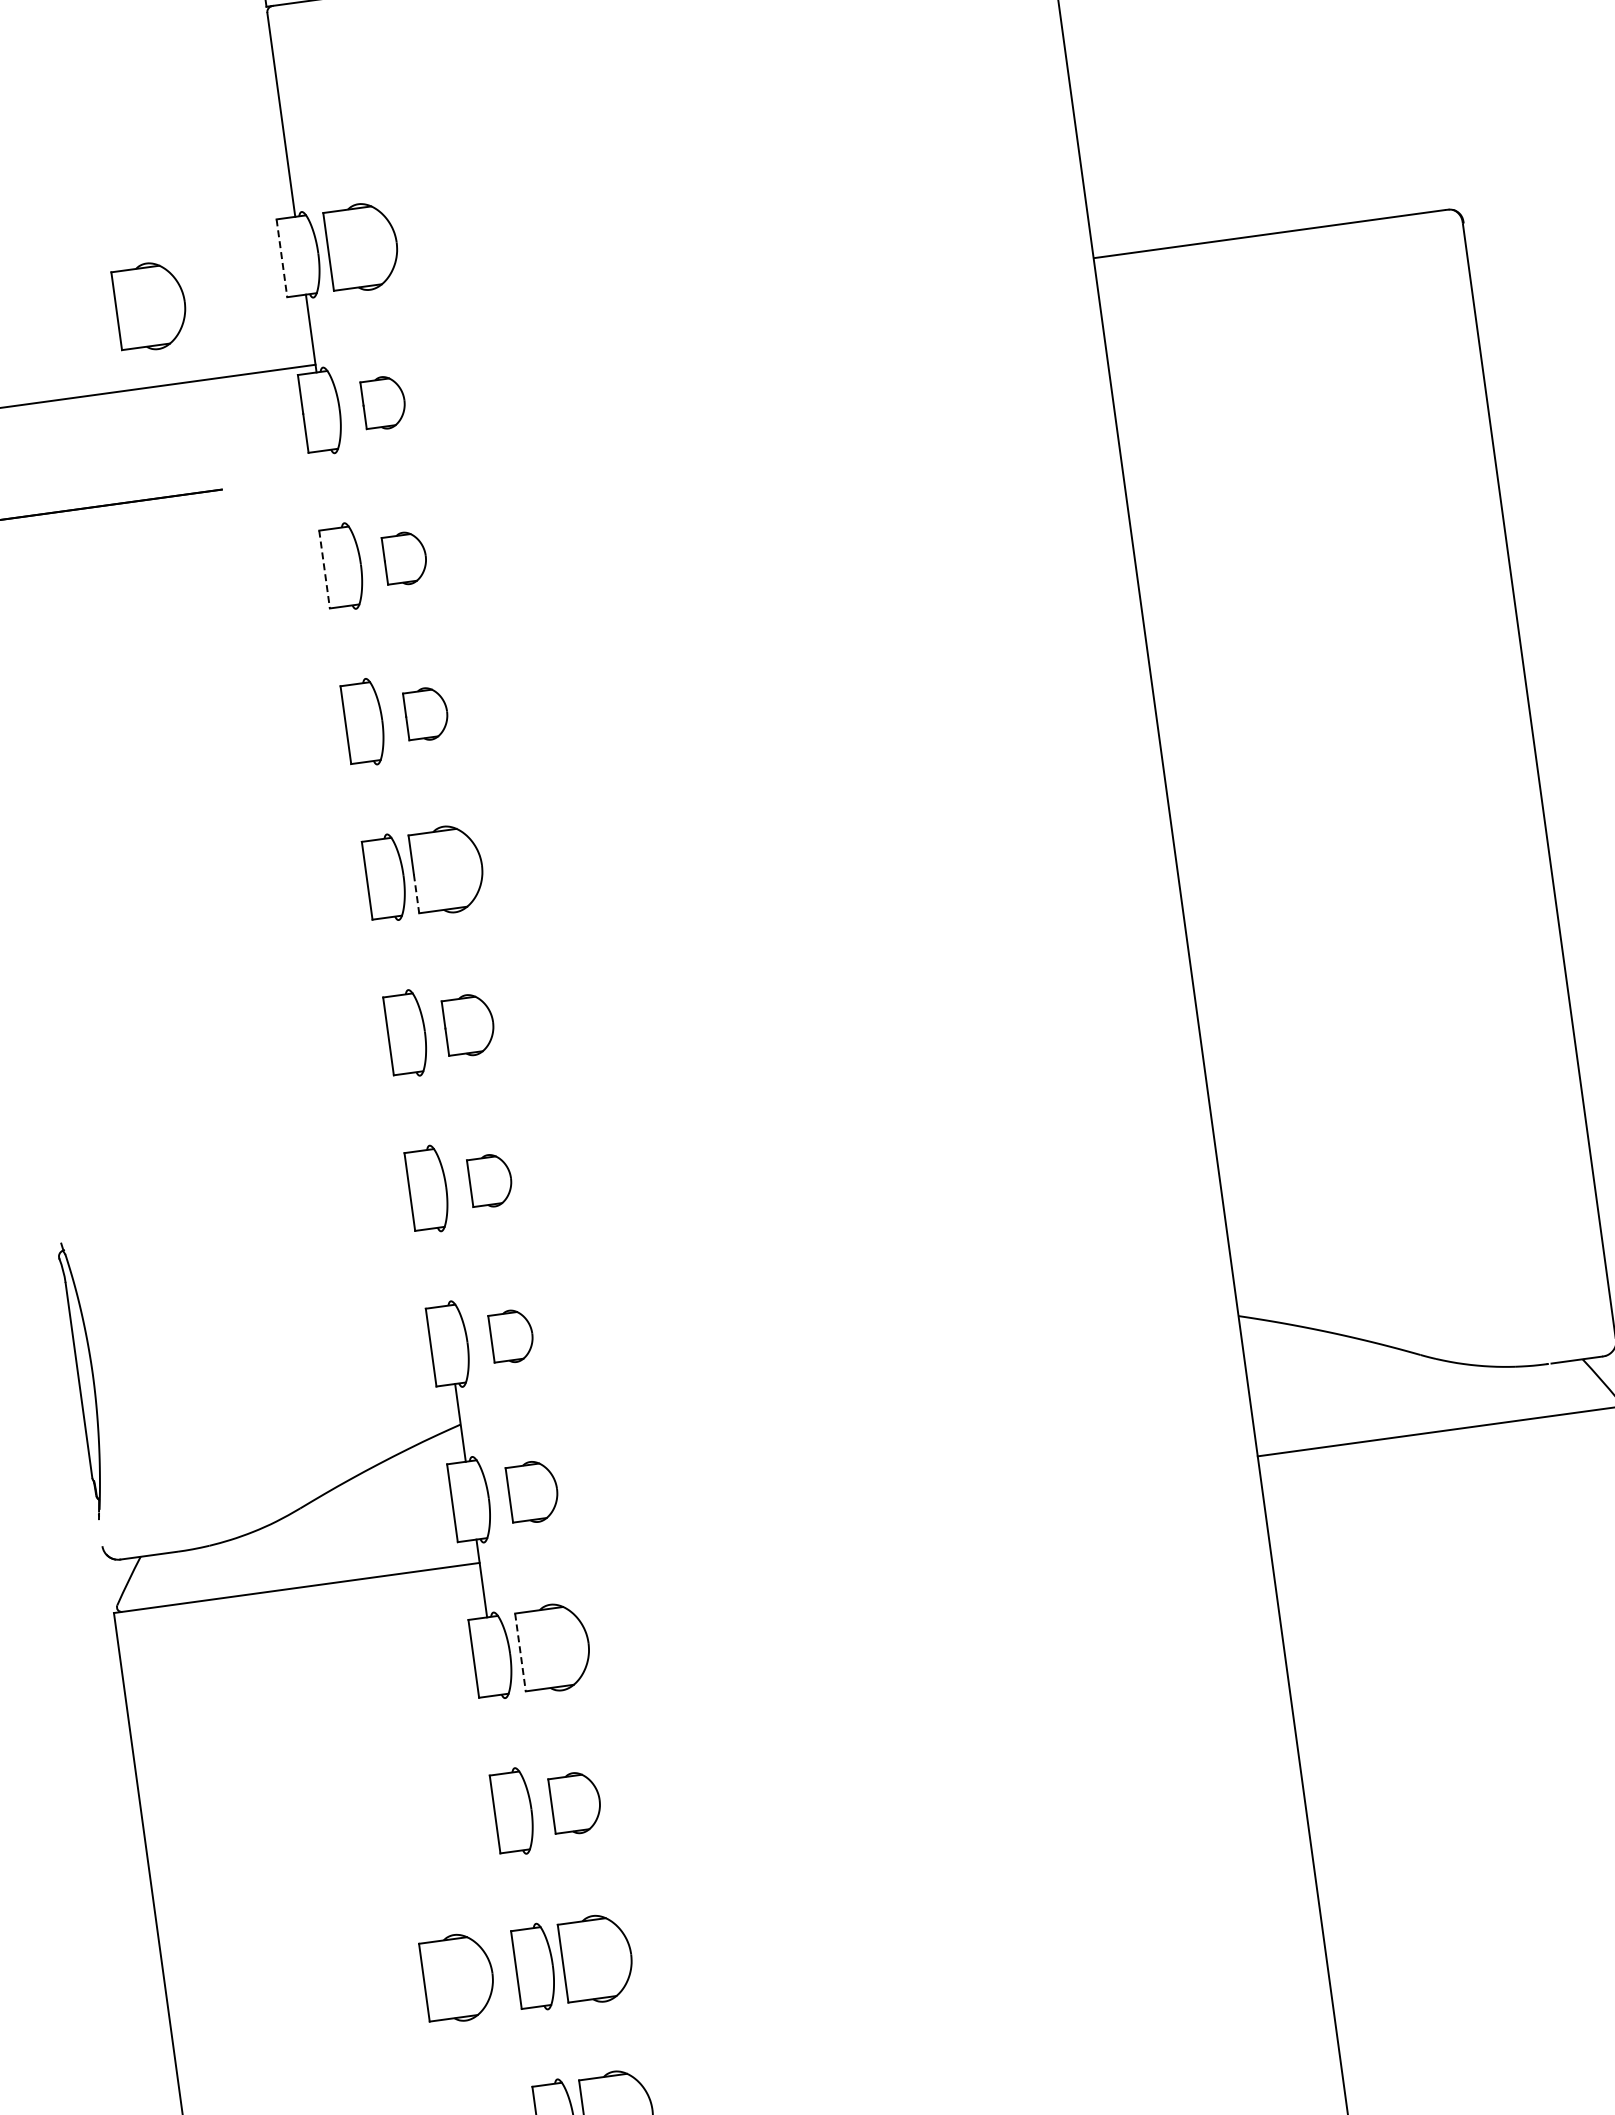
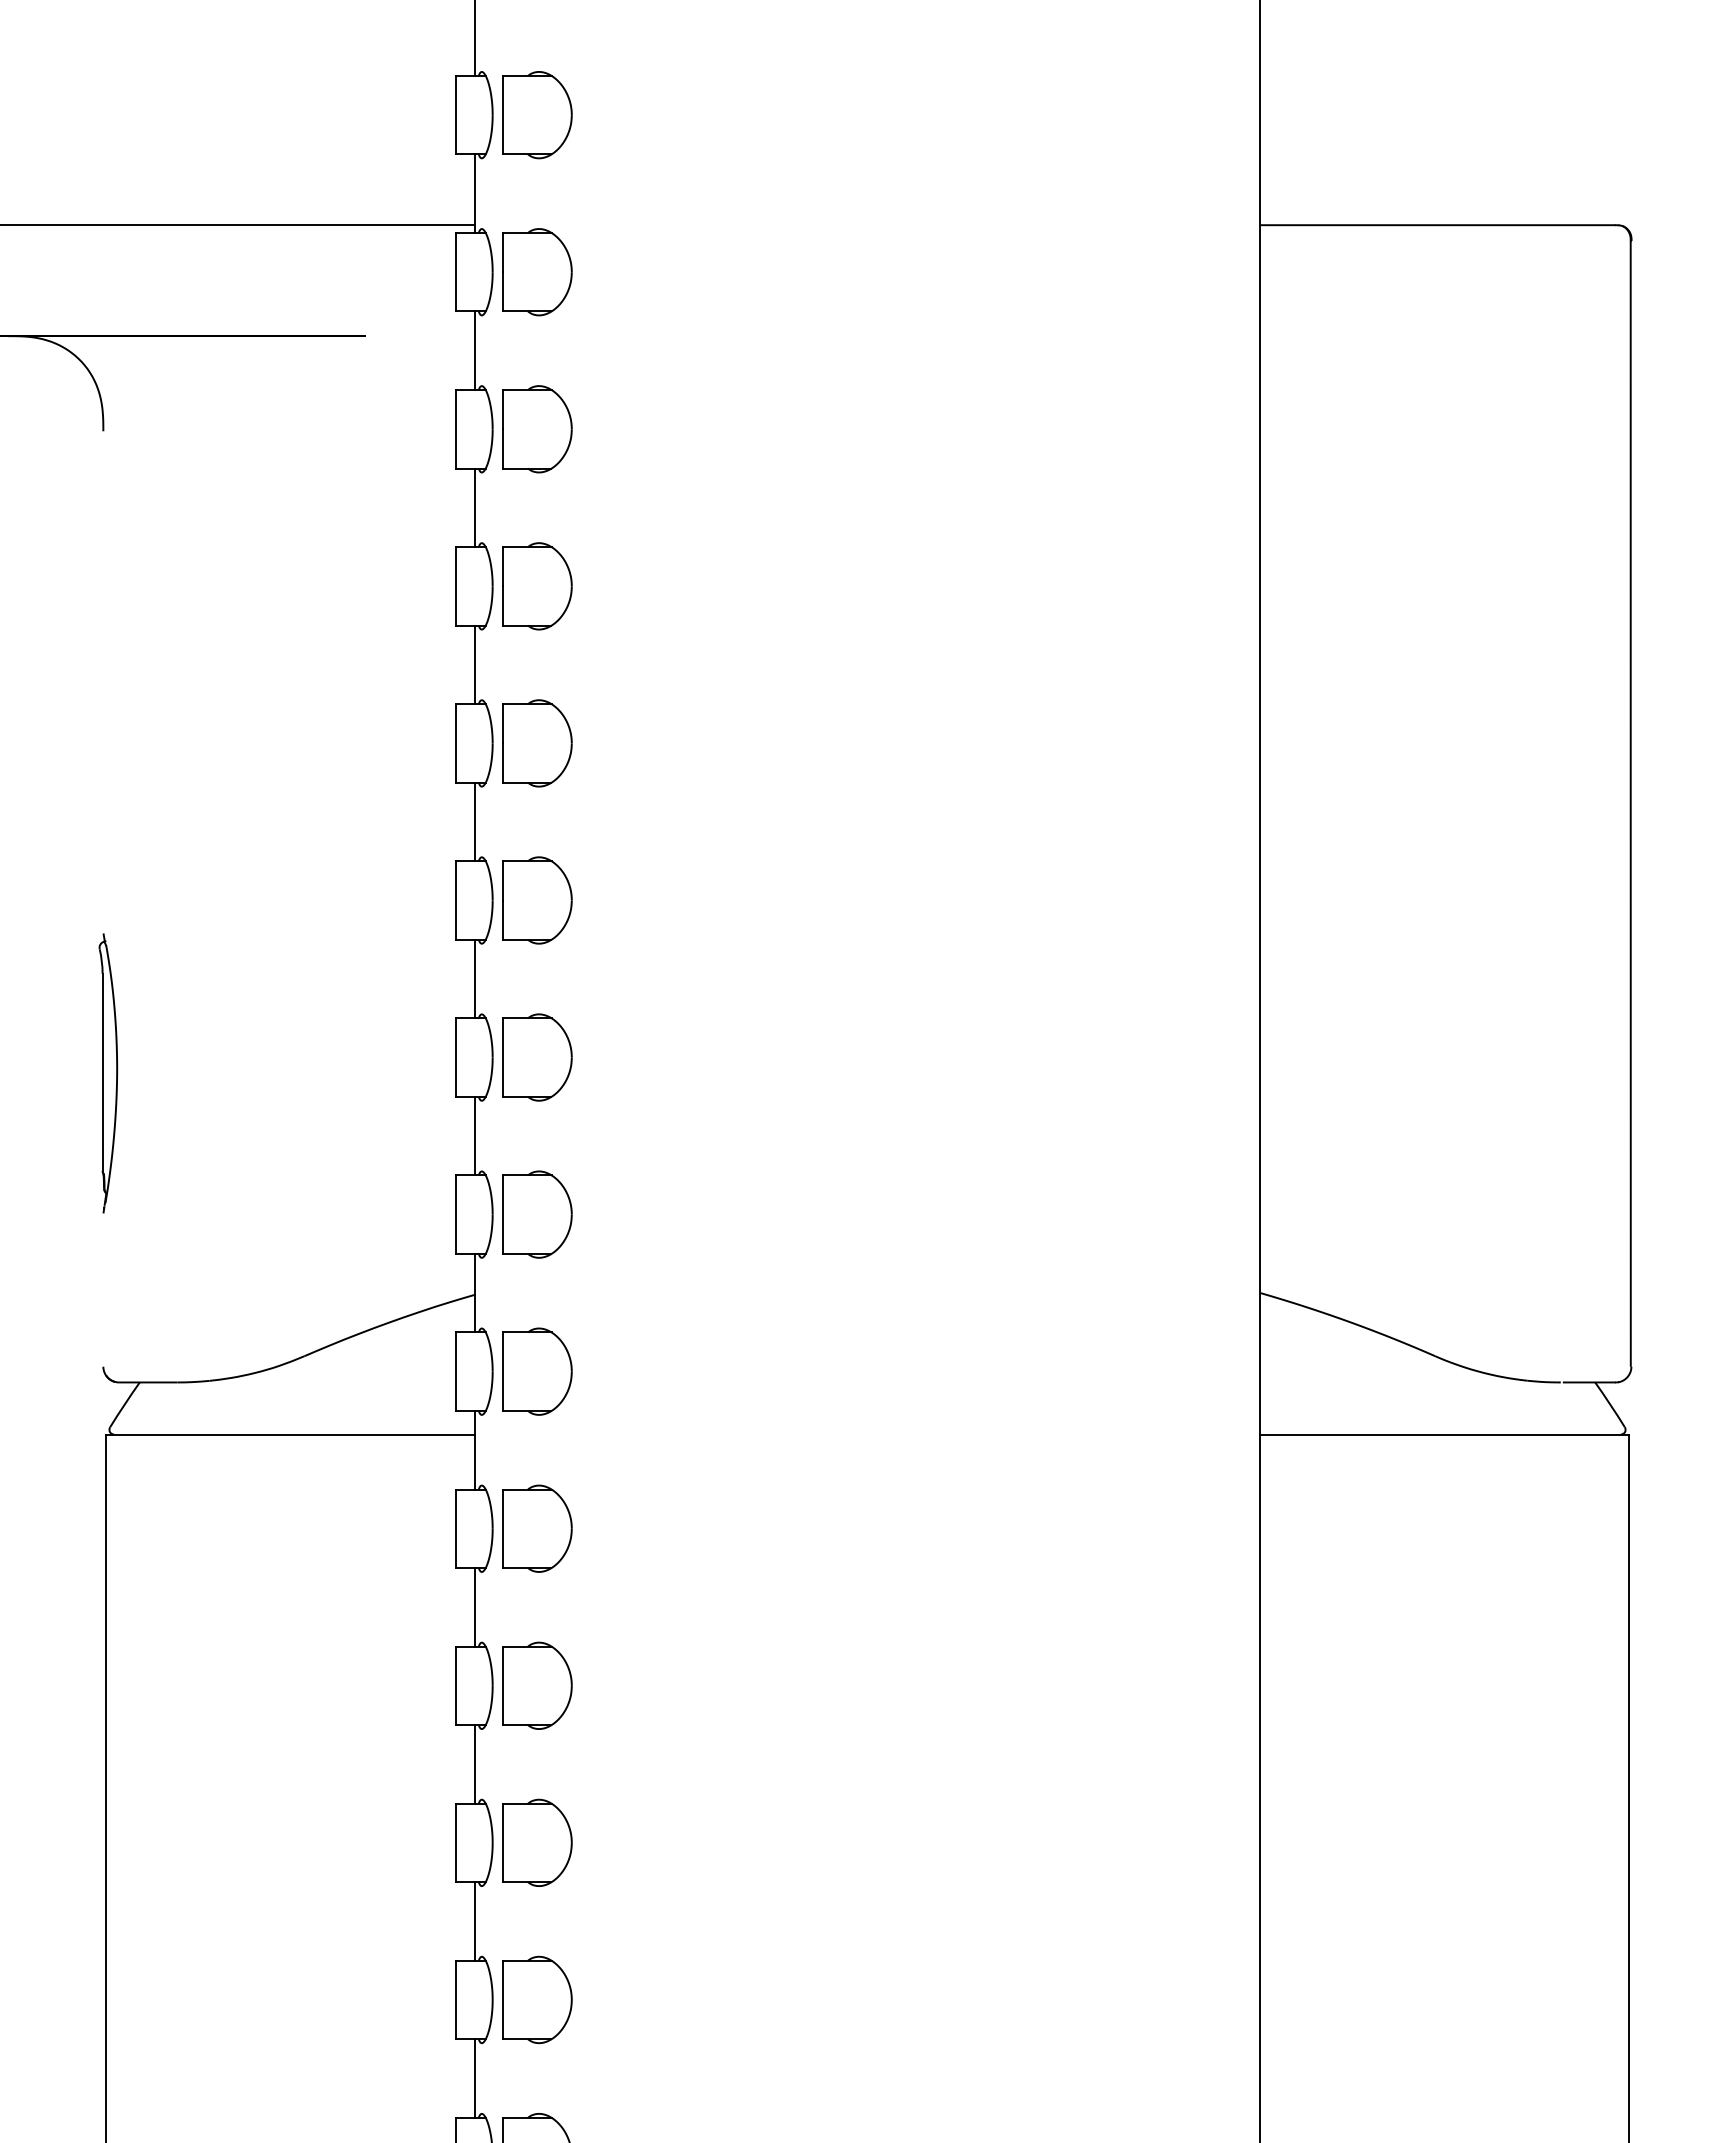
line: (281, 258) -> (455, 115), dashed -> solid
part: (150, 306) -> (319, 145), removed
part: (384, 403) -> (537, 272), size x1.67
line: (332, 488) -> (474, 350), added
part: (405, 558) -> (537, 429), size x1.67
line: (324, 569) -> (455, 429), dashed -> solid
line: (353, 644) -> (474, 507), added
part: (426, 714) -> (537, 586), size x1.67
line: (374, 800) -> (474, 664), added
line: (417, 894) -> (503, 763), dashed -> solid
line: (396, 955) -> (474, 821), added
part: (469, 1025) -> (537, 900), size x1.43
line: (417, 1111) -> (474, 978), added
part: (490, 1180) -> (537, 1057), size x1.67
line: (438, 1266) -> (474, 1135), added
part: (511, 1336) -> (537, 1214), size x1.67
part: (84, 1380) -> (108, 1073), moved
part: (533, 1491) -> (537, 1371), size x1.43
line: (520, 1653) -> (503, 1529), dashed -> solid
line: (502, 1734) -> (474, 1607), added
part: (575, 1803) -> (537, 1685), size x1.43
line: (524, 1889) -> (474, 1764), added
part: (458, 1977) -> (397, 1842), removed
line: (545, 2045) -> (474, 1921), added

